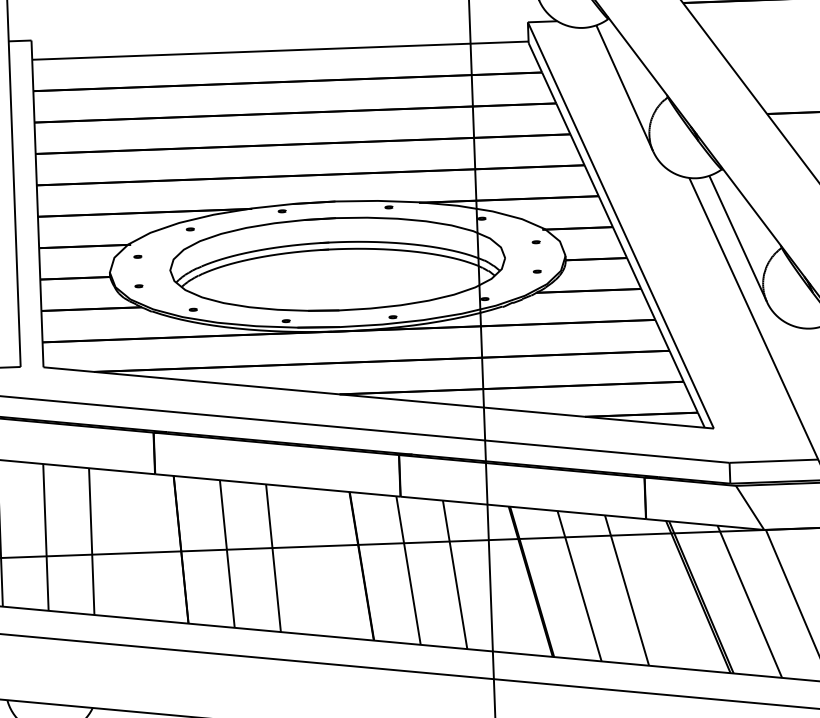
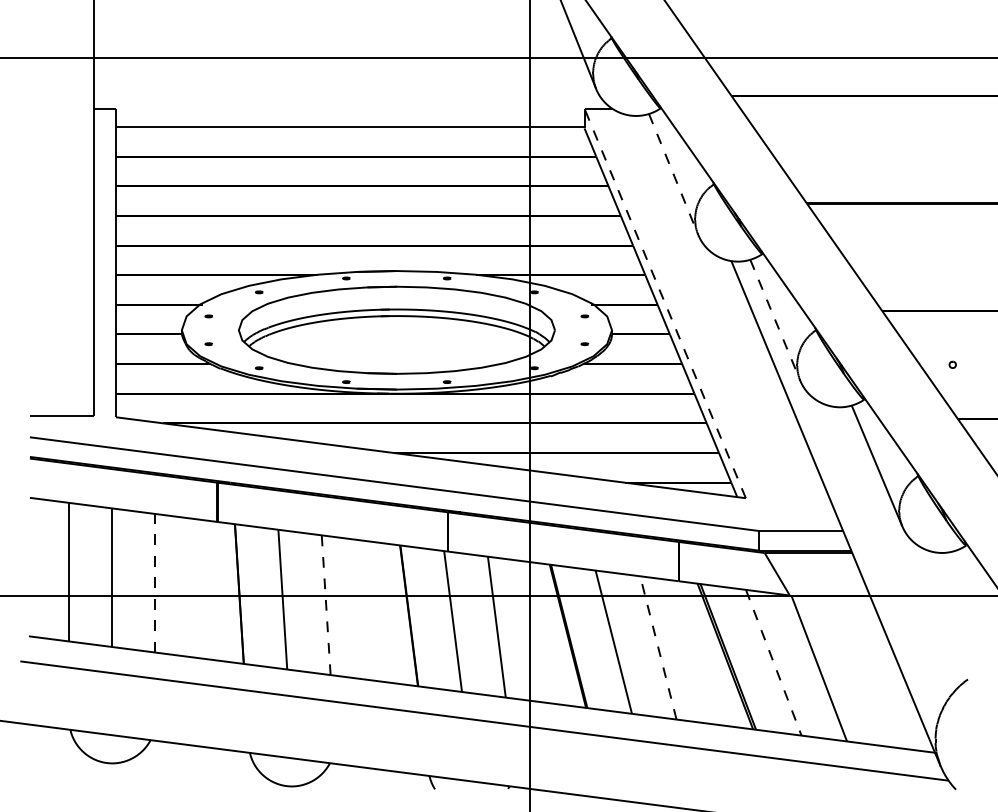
line: (624, 88) -> (673, 174), solid -> dashed
line: (621, 225) -> (665, 303), solid -> dashed
line: (738, 239) -> (775, 320), solid -> dashed
line: (91, 540) -> (155, 582), solid -> dashed
line: (273, 557) -> (326, 604), solid -> dashed
line: (627, 590) -> (658, 647), solid -> dashed
line: (749, 601) -> (773, 662), solid -> dashed

